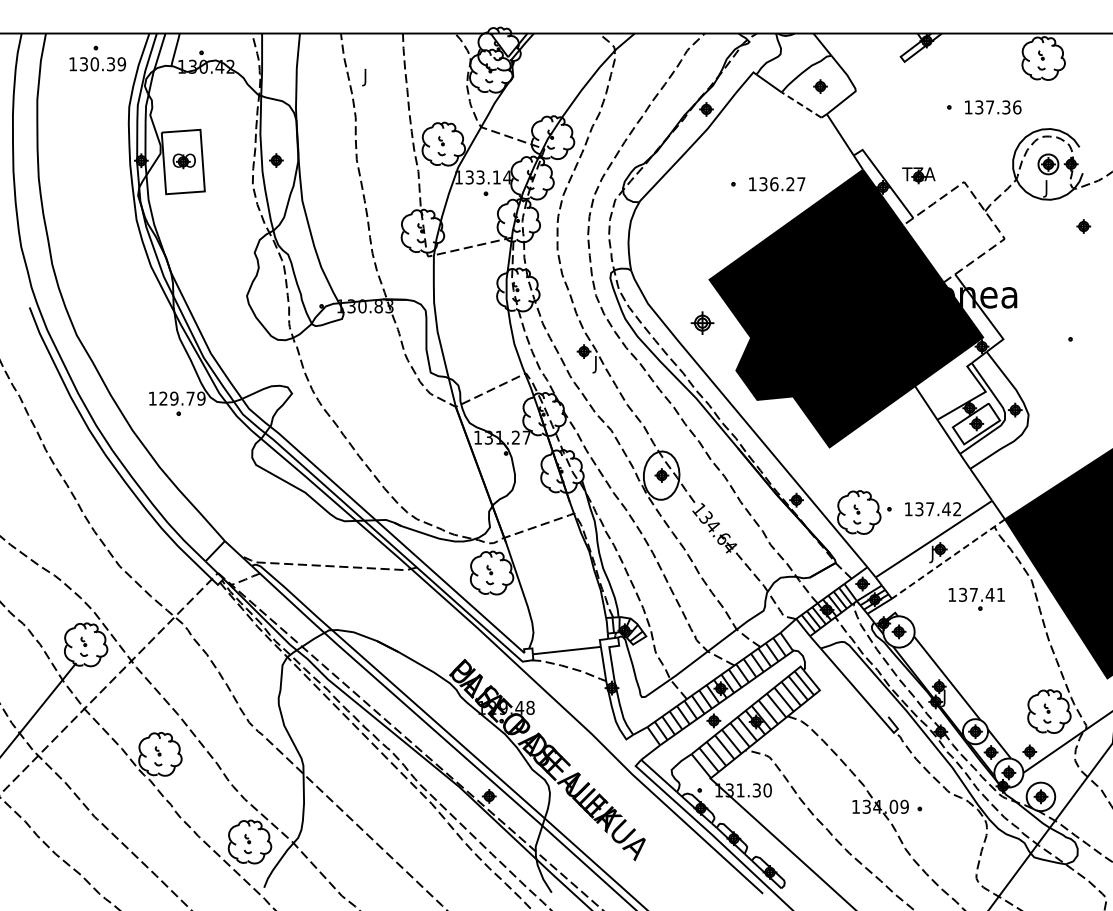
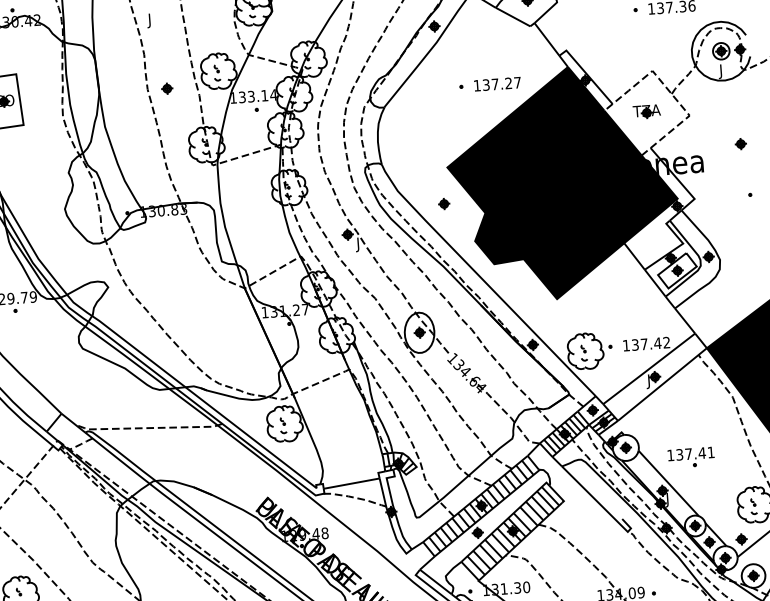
line: (801, 105) -> (513, 17), dashed -> solid
part: (276, 160) -> (167, 88), moved
part: (918, 175) -> (646, 111), moved
text: (774, 184) -> (495, 84), 136.27 -> 137.27
part: (1083, 226) -> (740, 144), moved
part: (702, 323) -> (444, 204), size x0.62
line: (948, 559) -> (662, 384), dashed -> solid
part: (976, 598) -> (691, 456), moved

